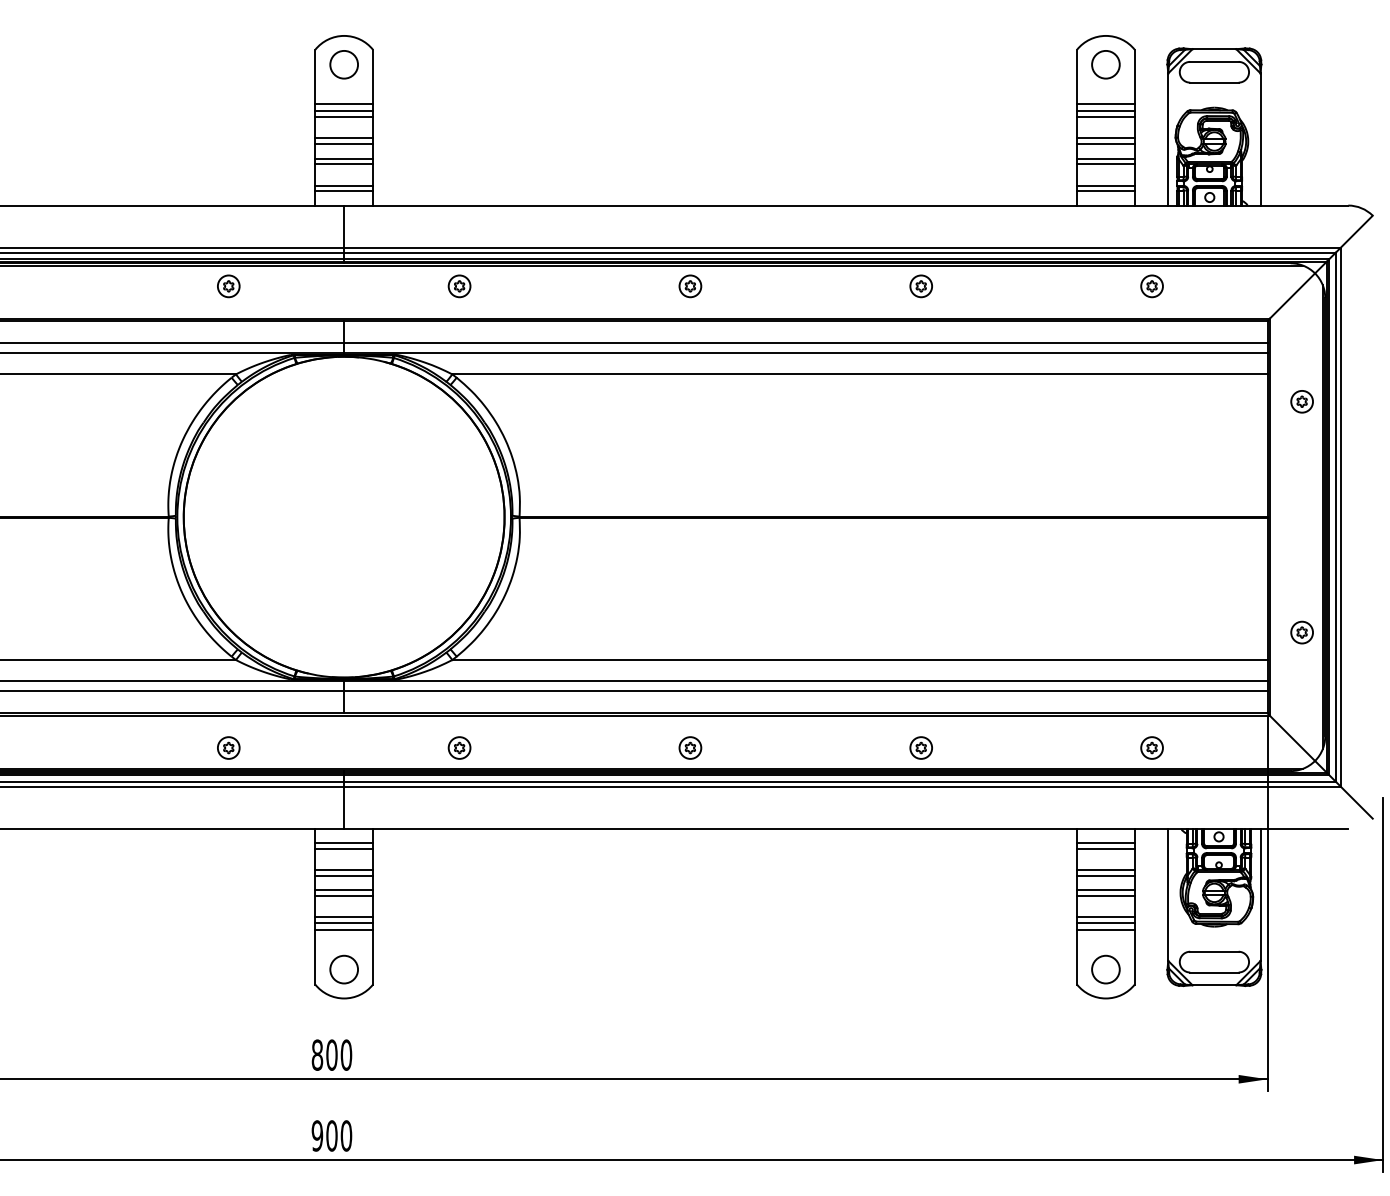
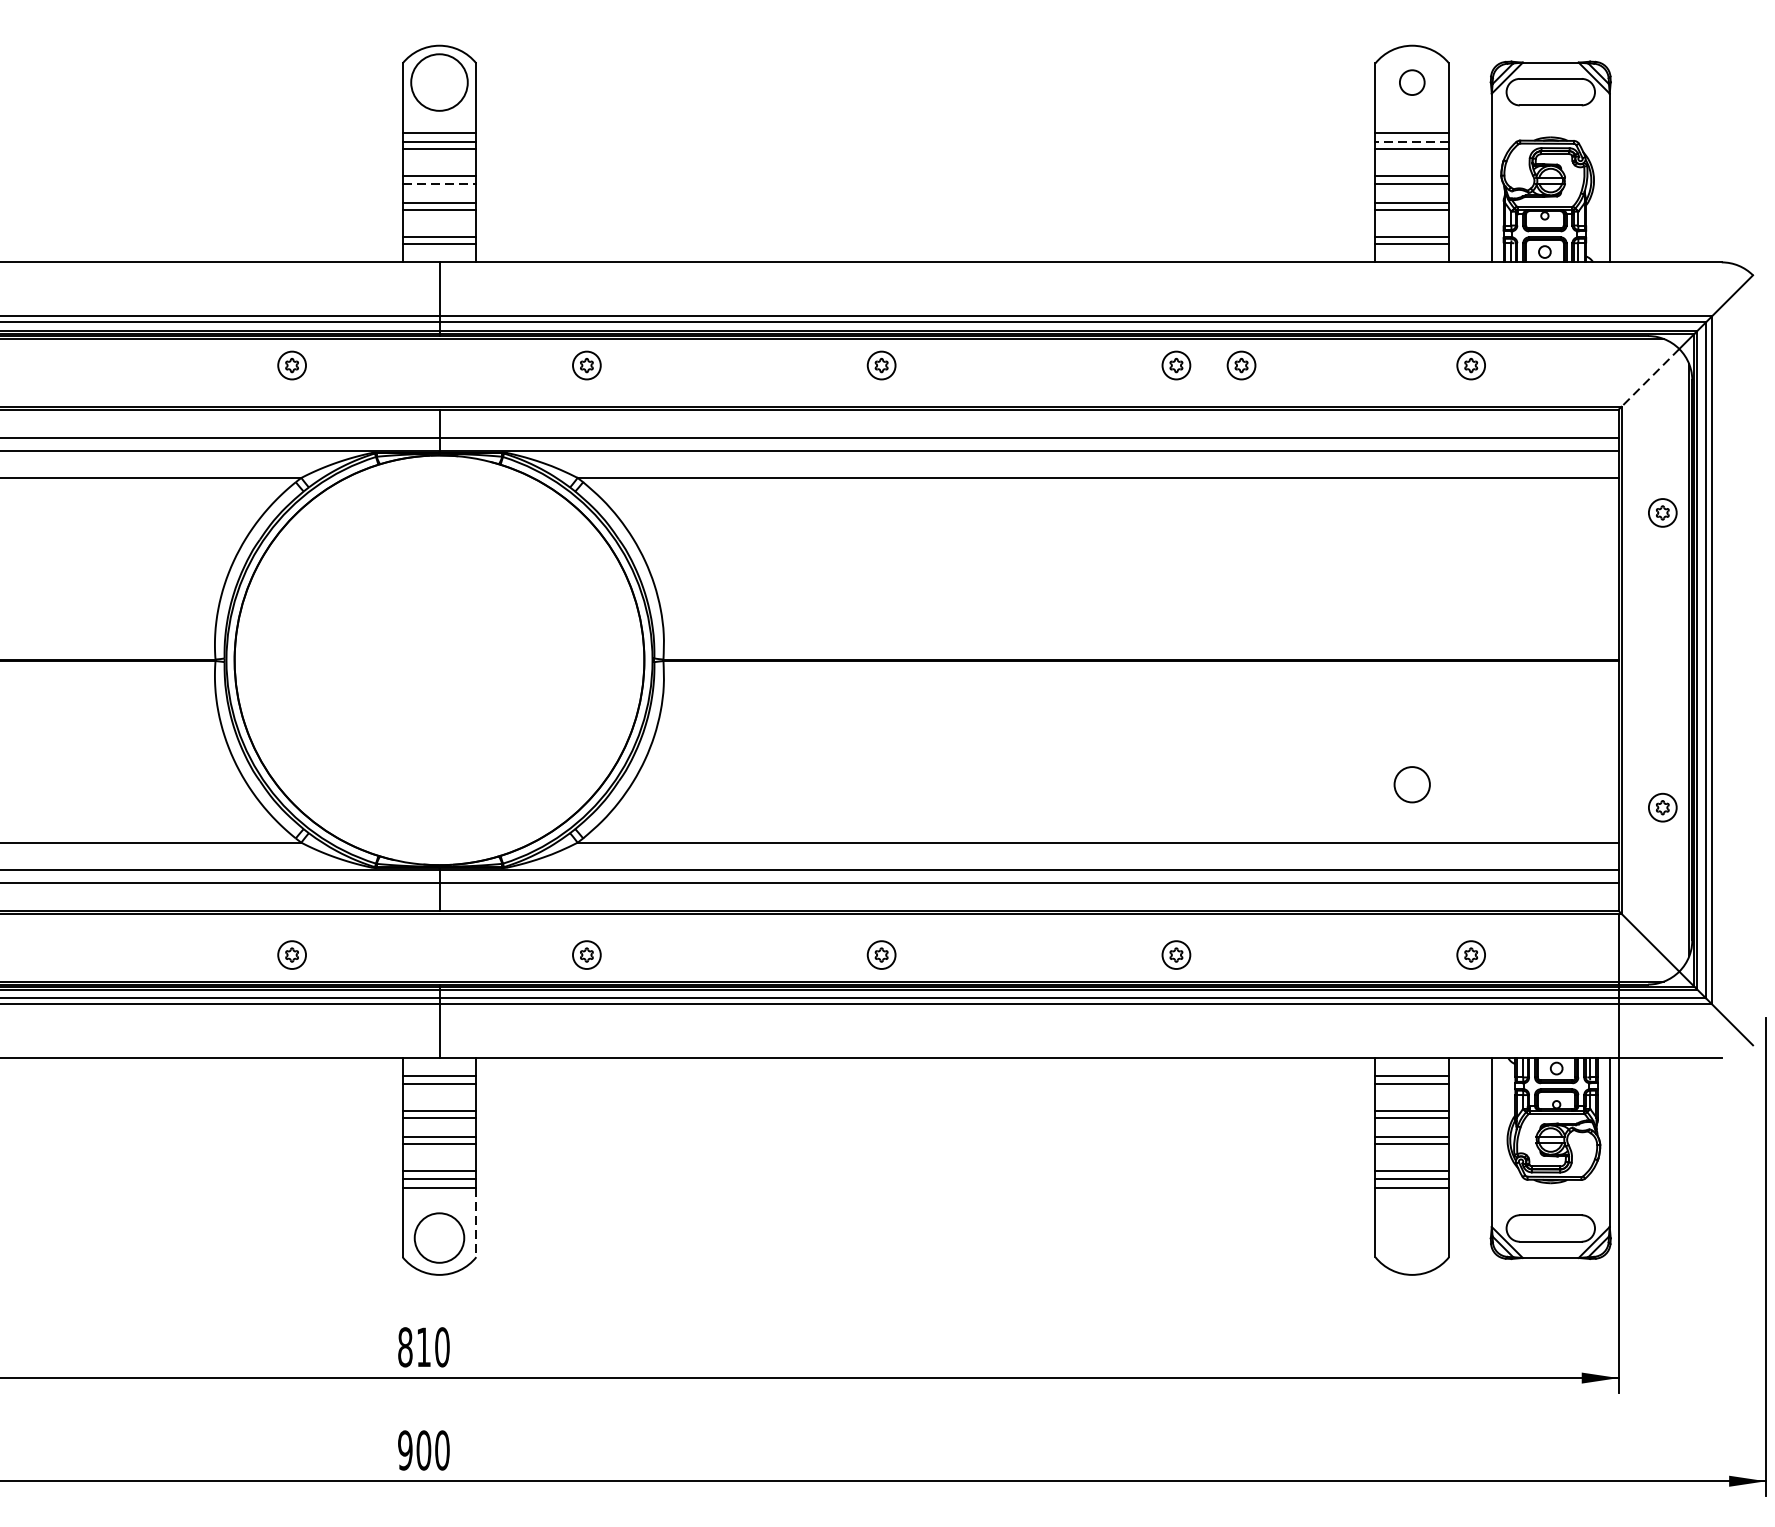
circle: (344, 64) -> (439, 82), size x1.6
circle: (1105, 64) -> (1411, 82), size x0.7
line: (1105, 111) -> (1411, 142), solid -> dashed
line: (344, 144) -> (439, 184), solid -> dashed
part: (971, 286) -> (1240, 365), added
line: (1292, 296) -> (1650, 378), solid -> dashed
line: (373, 957) -> (476, 1222), solid -> dashed
circle: (344, 969) -> (439, 1237), size x1.4
circle: (1105, 969) -> (1411, 784), moved
text: (331, 1054) -> (423, 1346), 800 -> 810

